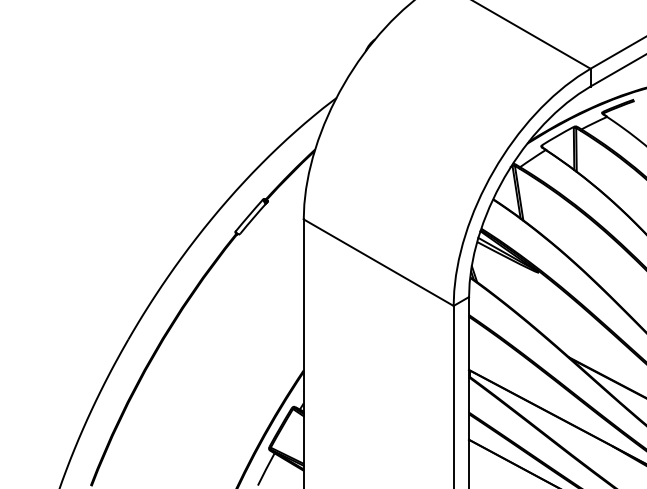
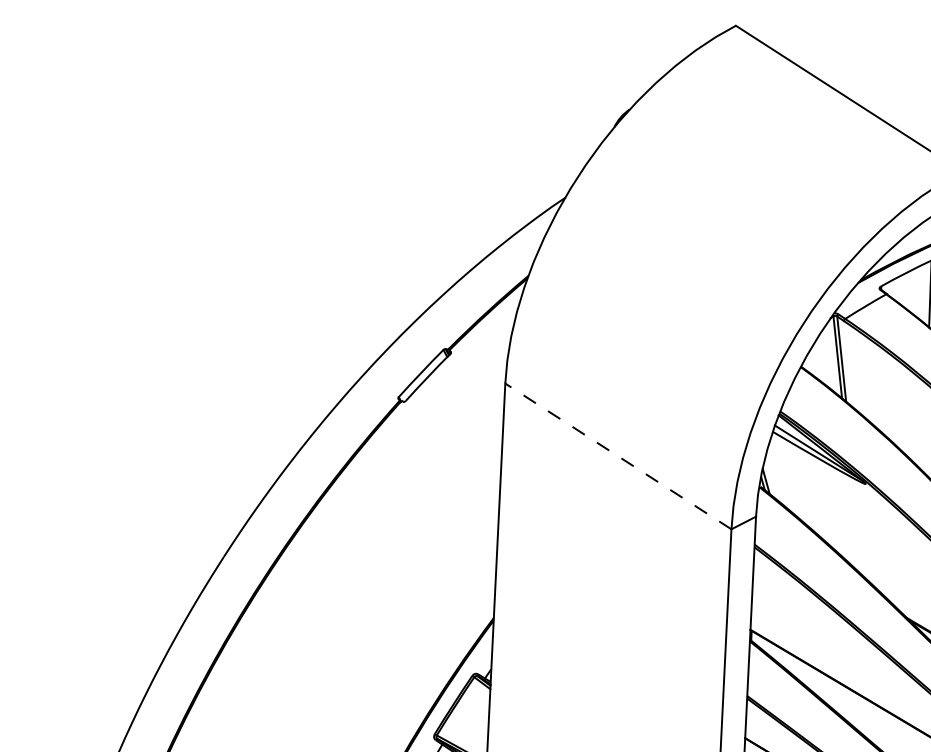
line: (378, 262) -> (618, 456), solid -> dashed

